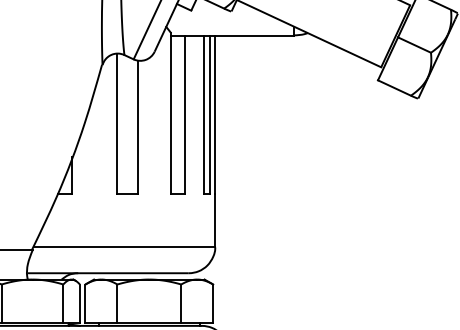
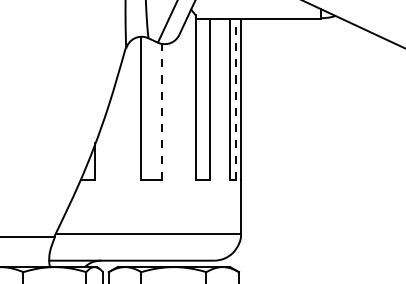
line: (210, 115) -> (236, 99), solid -> dashed
line: (137, 127) -> (161, 112), solid -> dashed

